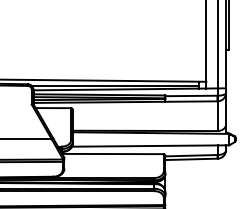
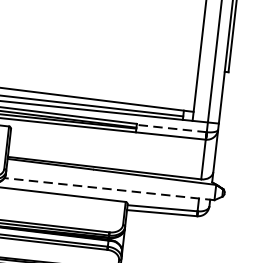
line: (191, 95) -> (171, 127), solid -> dashed
line: (150, 146) -> (109, 189), solid -> dashed

